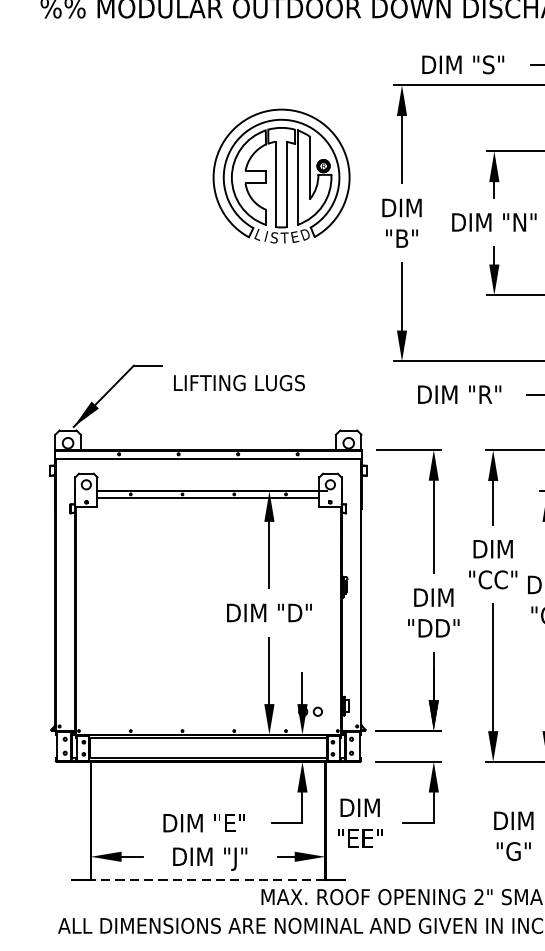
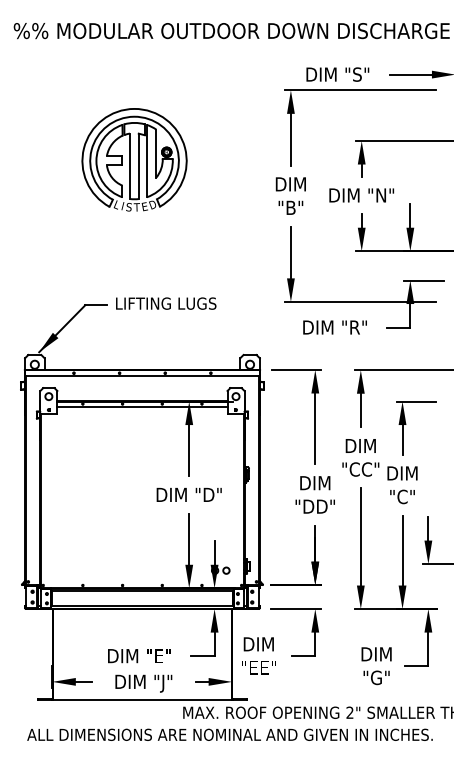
part: (281, 175) -> (134, 159), moved
text: (239, 382) -> (166, 303), moved
line: (208, 879) -> (142, 699), dashed -> solid

